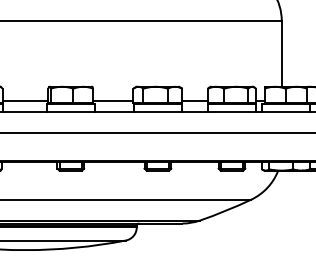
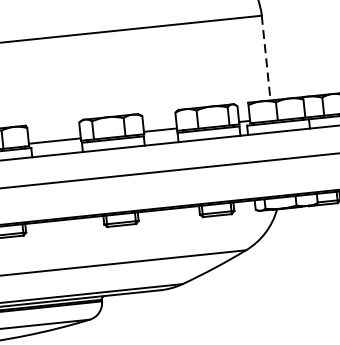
line: (281, 54) -> (265, 58), solid -> dashed

